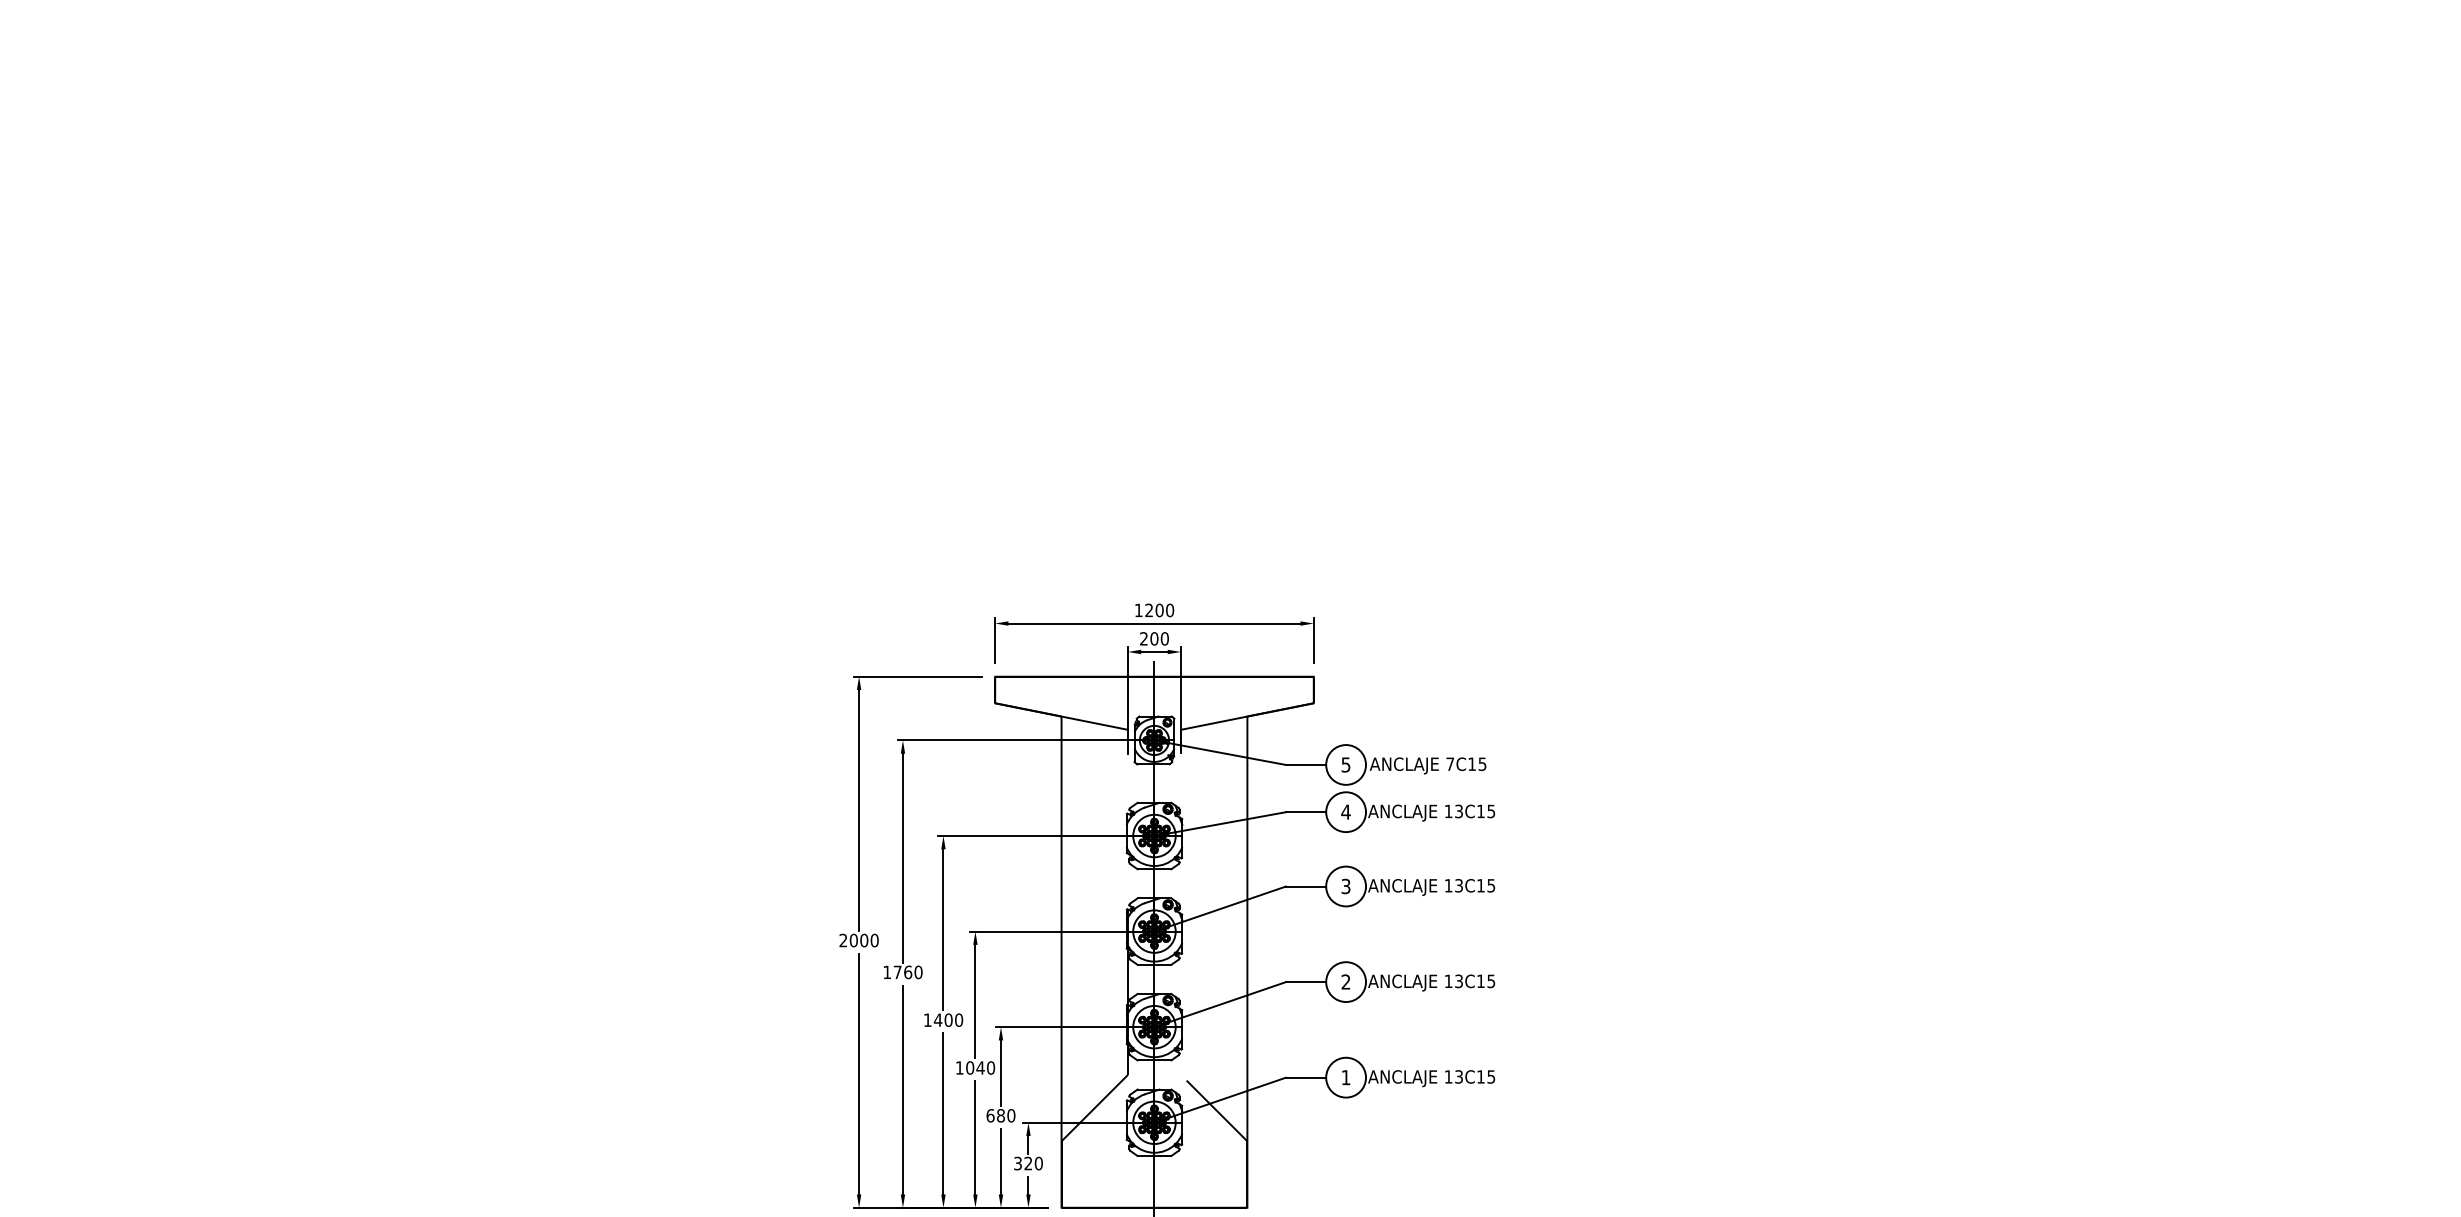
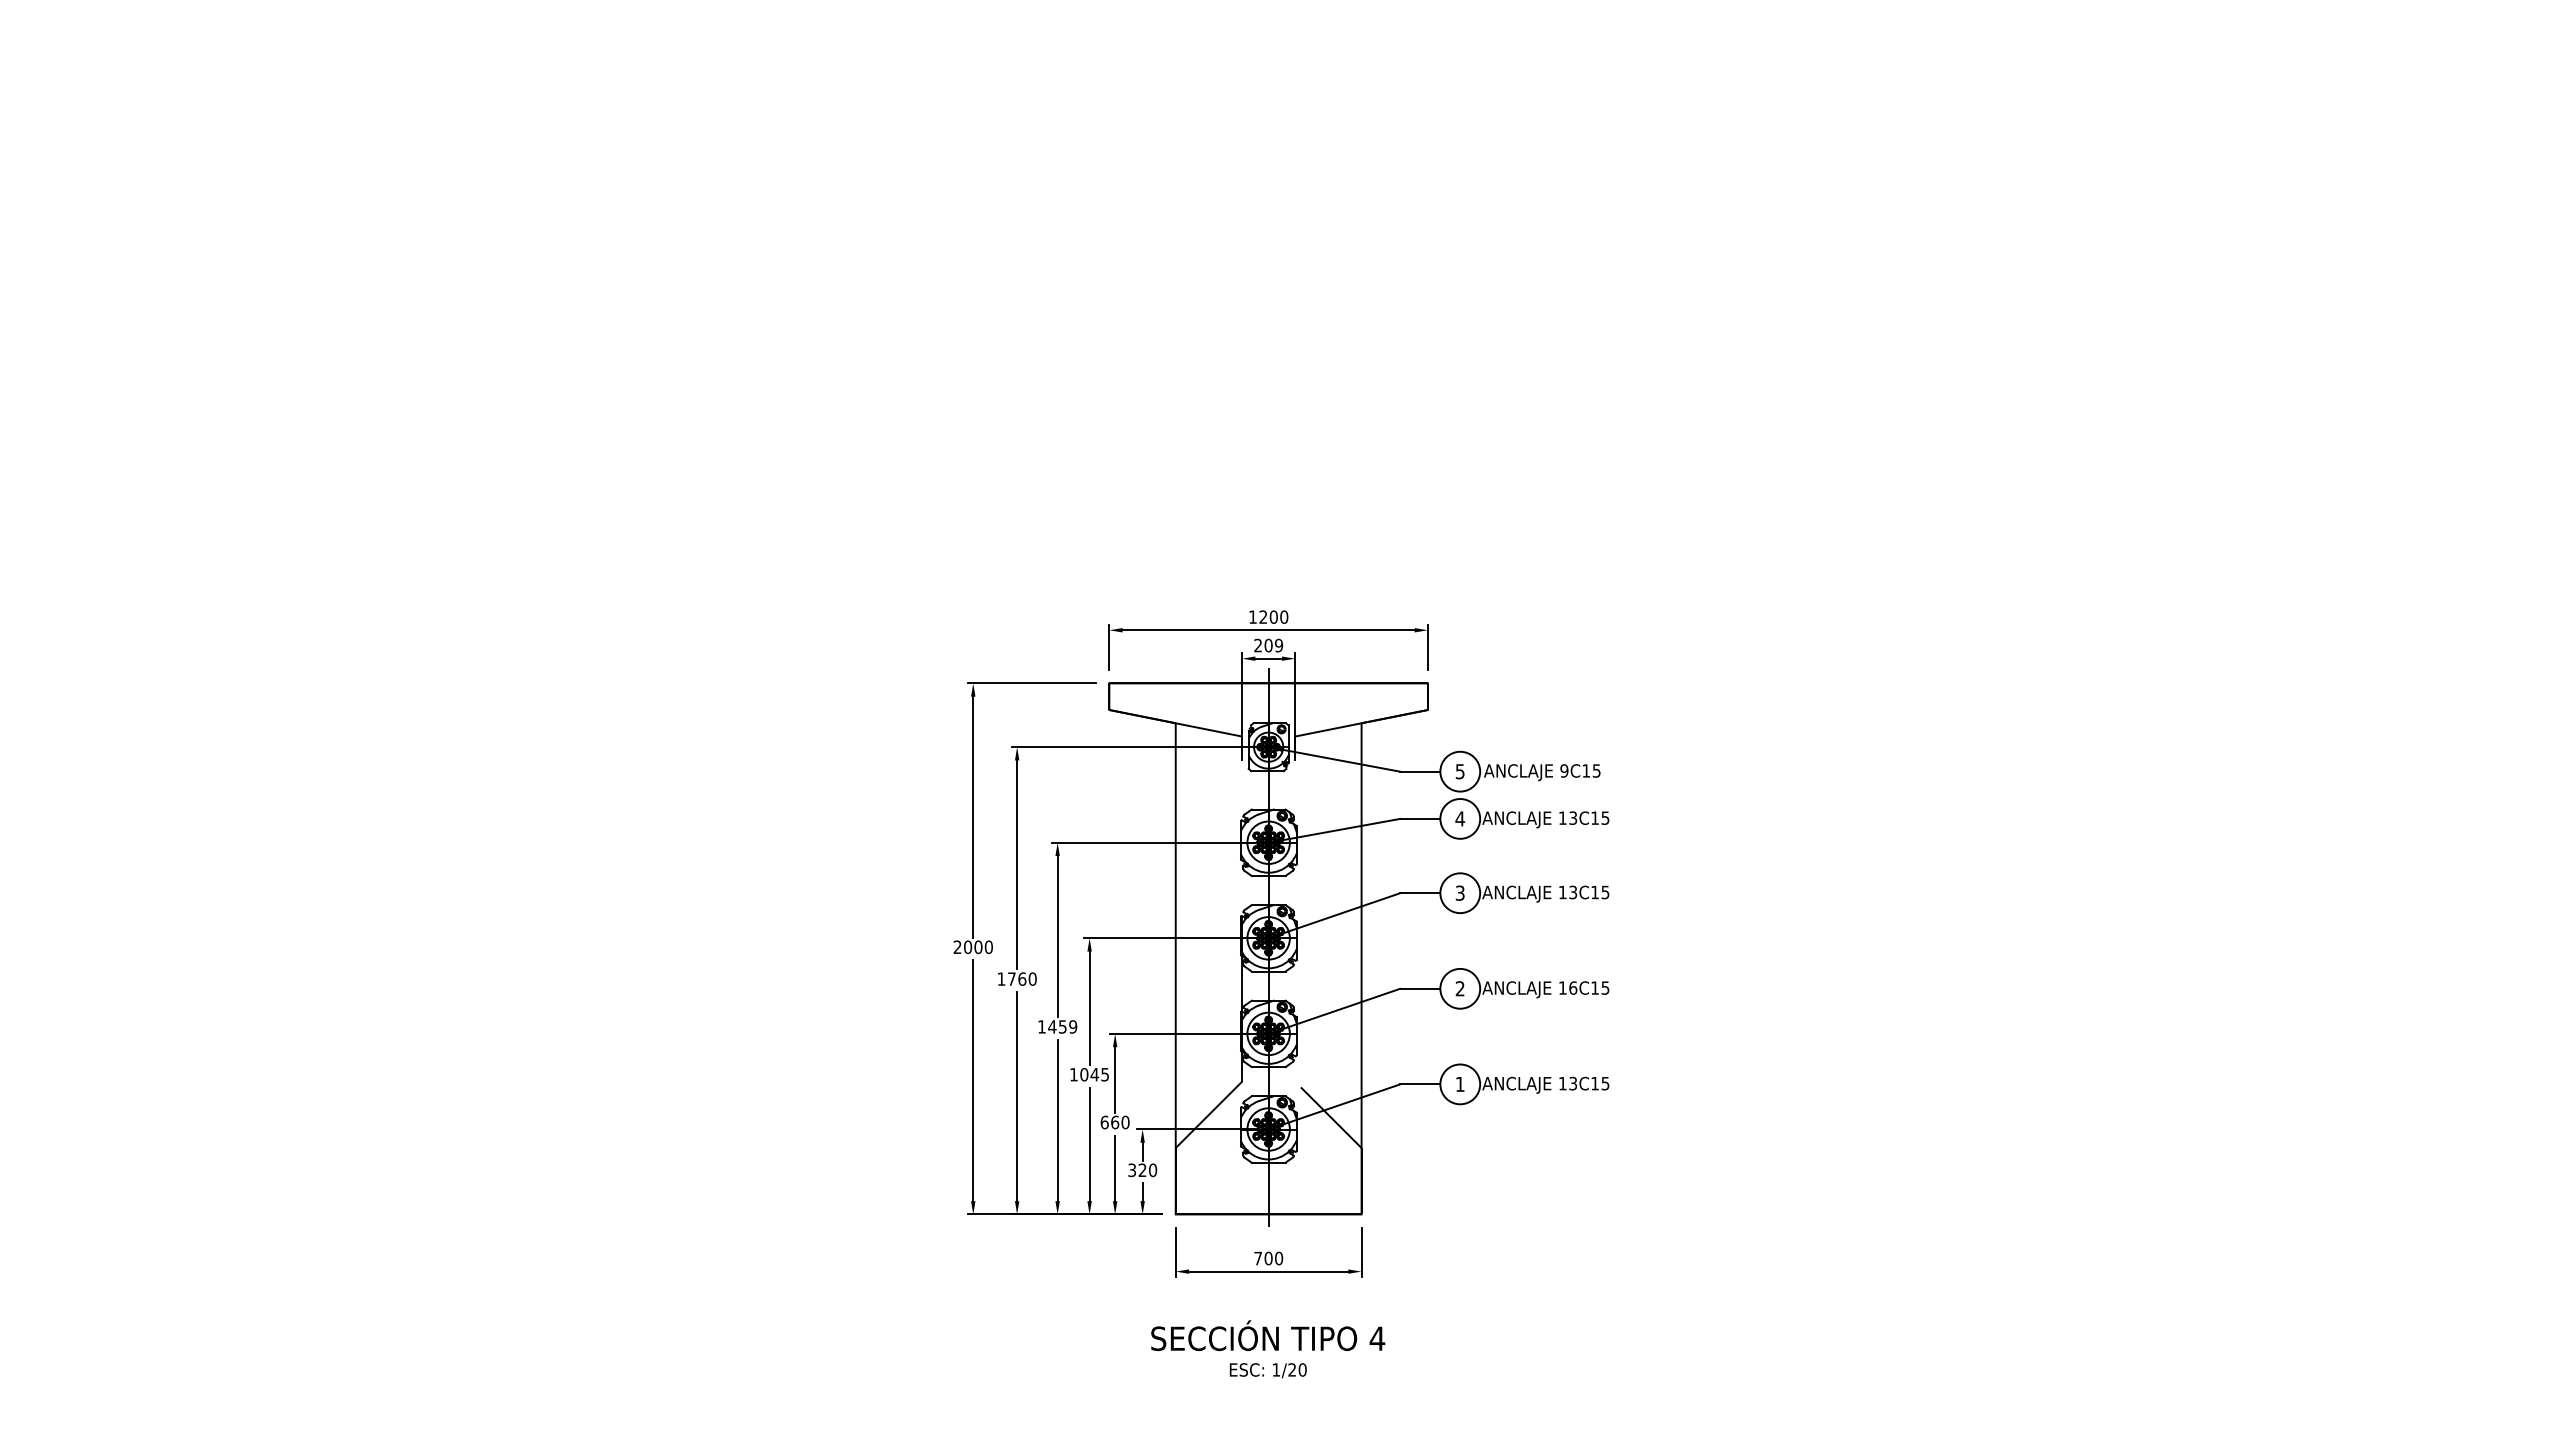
text: (1164, 638) -> (1278, 645), 200 -> 209
text: (1450, 763) -> (1564, 770), 7C15 -> 9C15
text: (1459, 980) -> (1573, 987), 13C15 -> 16C15
text: (953, 1019) -> (1067, 1026), 1400 -> 1459
text: (991, 1067) -> (1105, 1074), 1040 -> 1045
text: (1001, 1115) -> (1115, 1122), 680 -> 660

